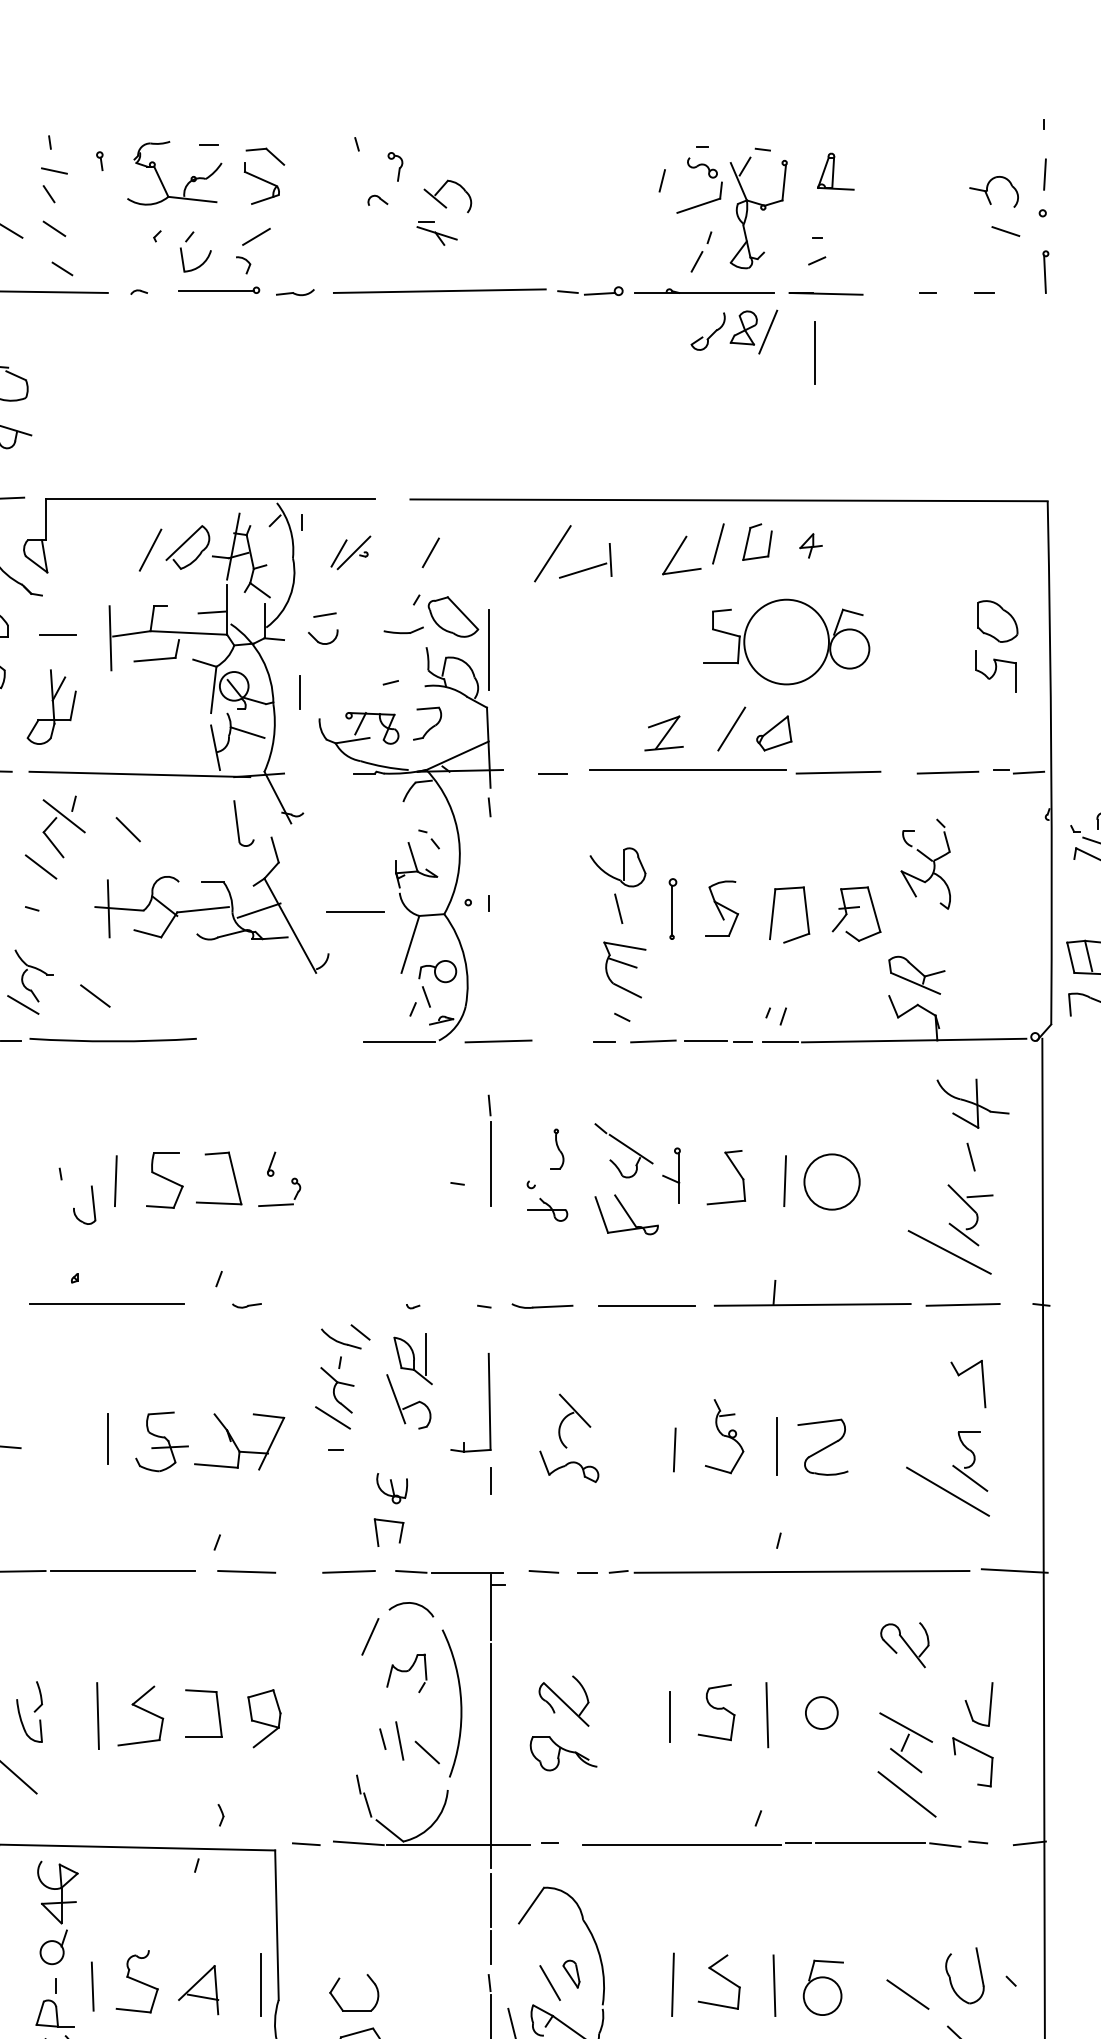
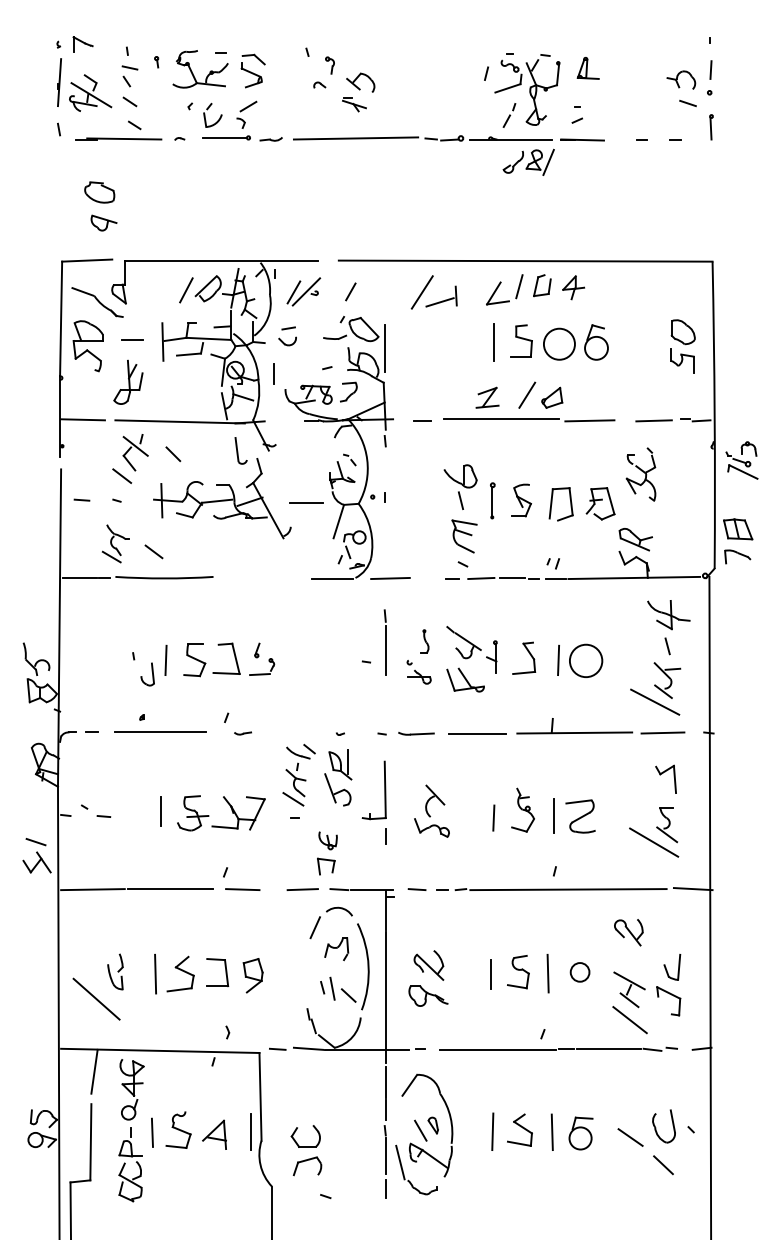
line: (813, 352) -> (493, 342), moved
part: (810, 545) -> (573, 287), size x1.67
part: (350, 552) -> (303, 291), size x1.43
circle: (785, 640) -> (558, 343), size x0.62

